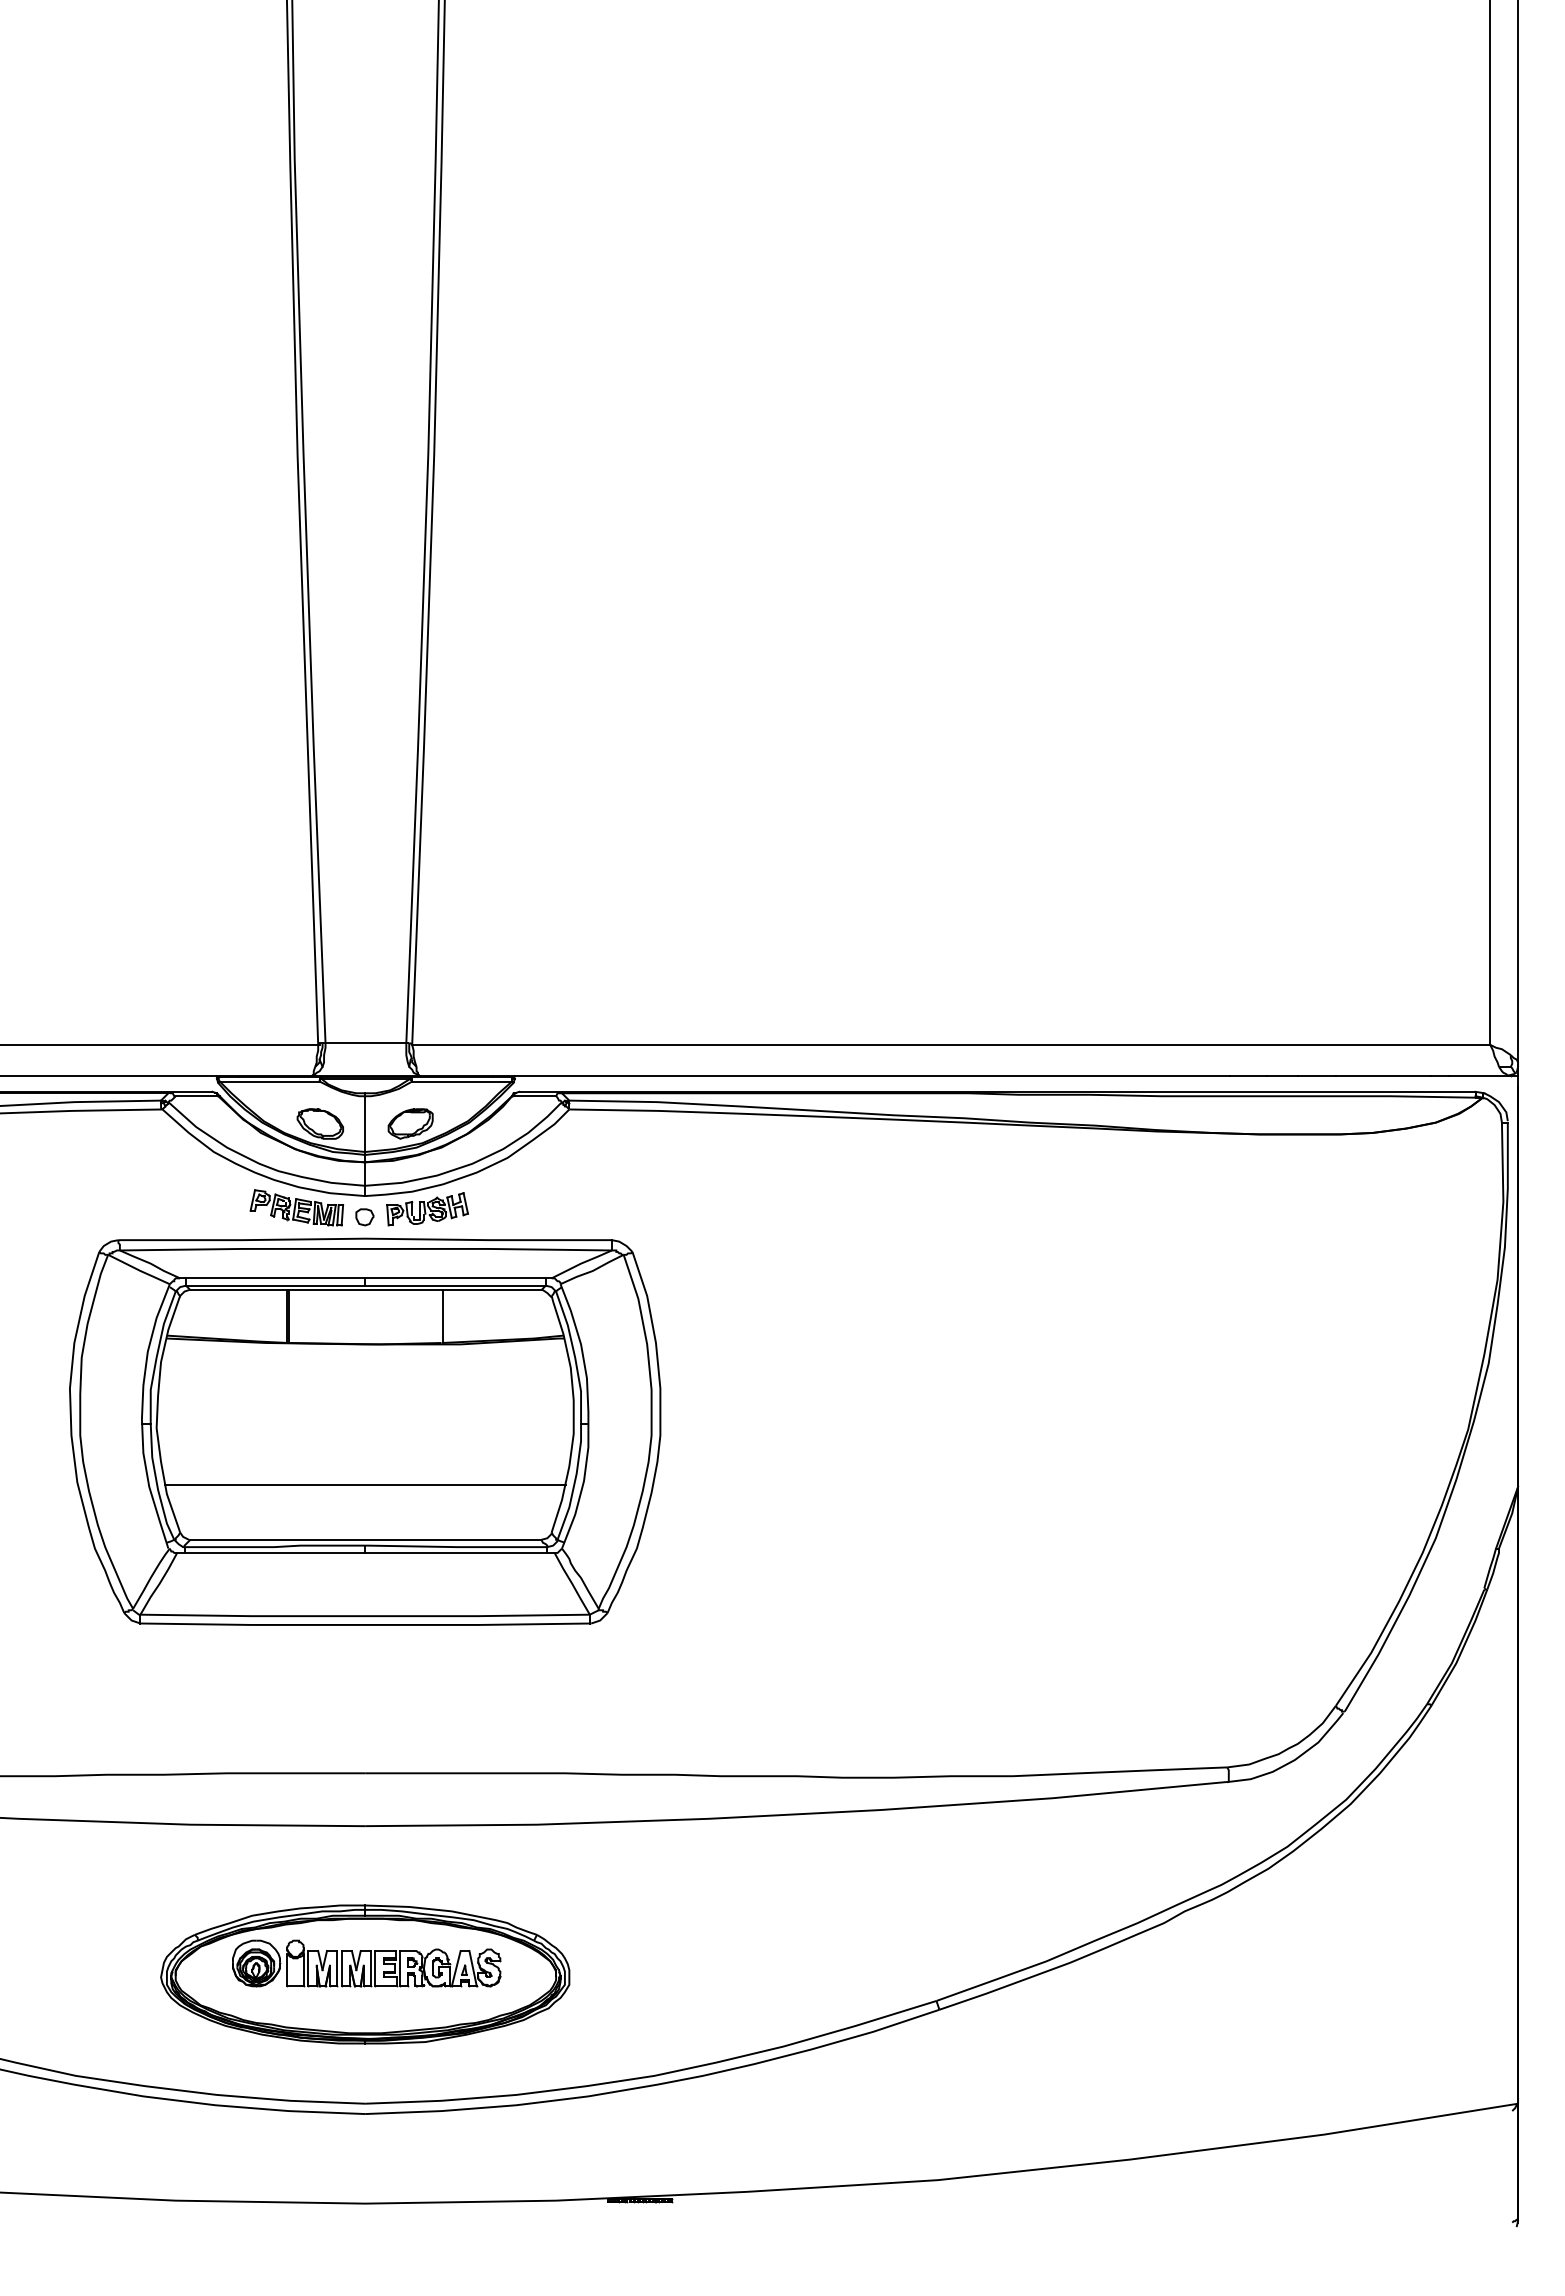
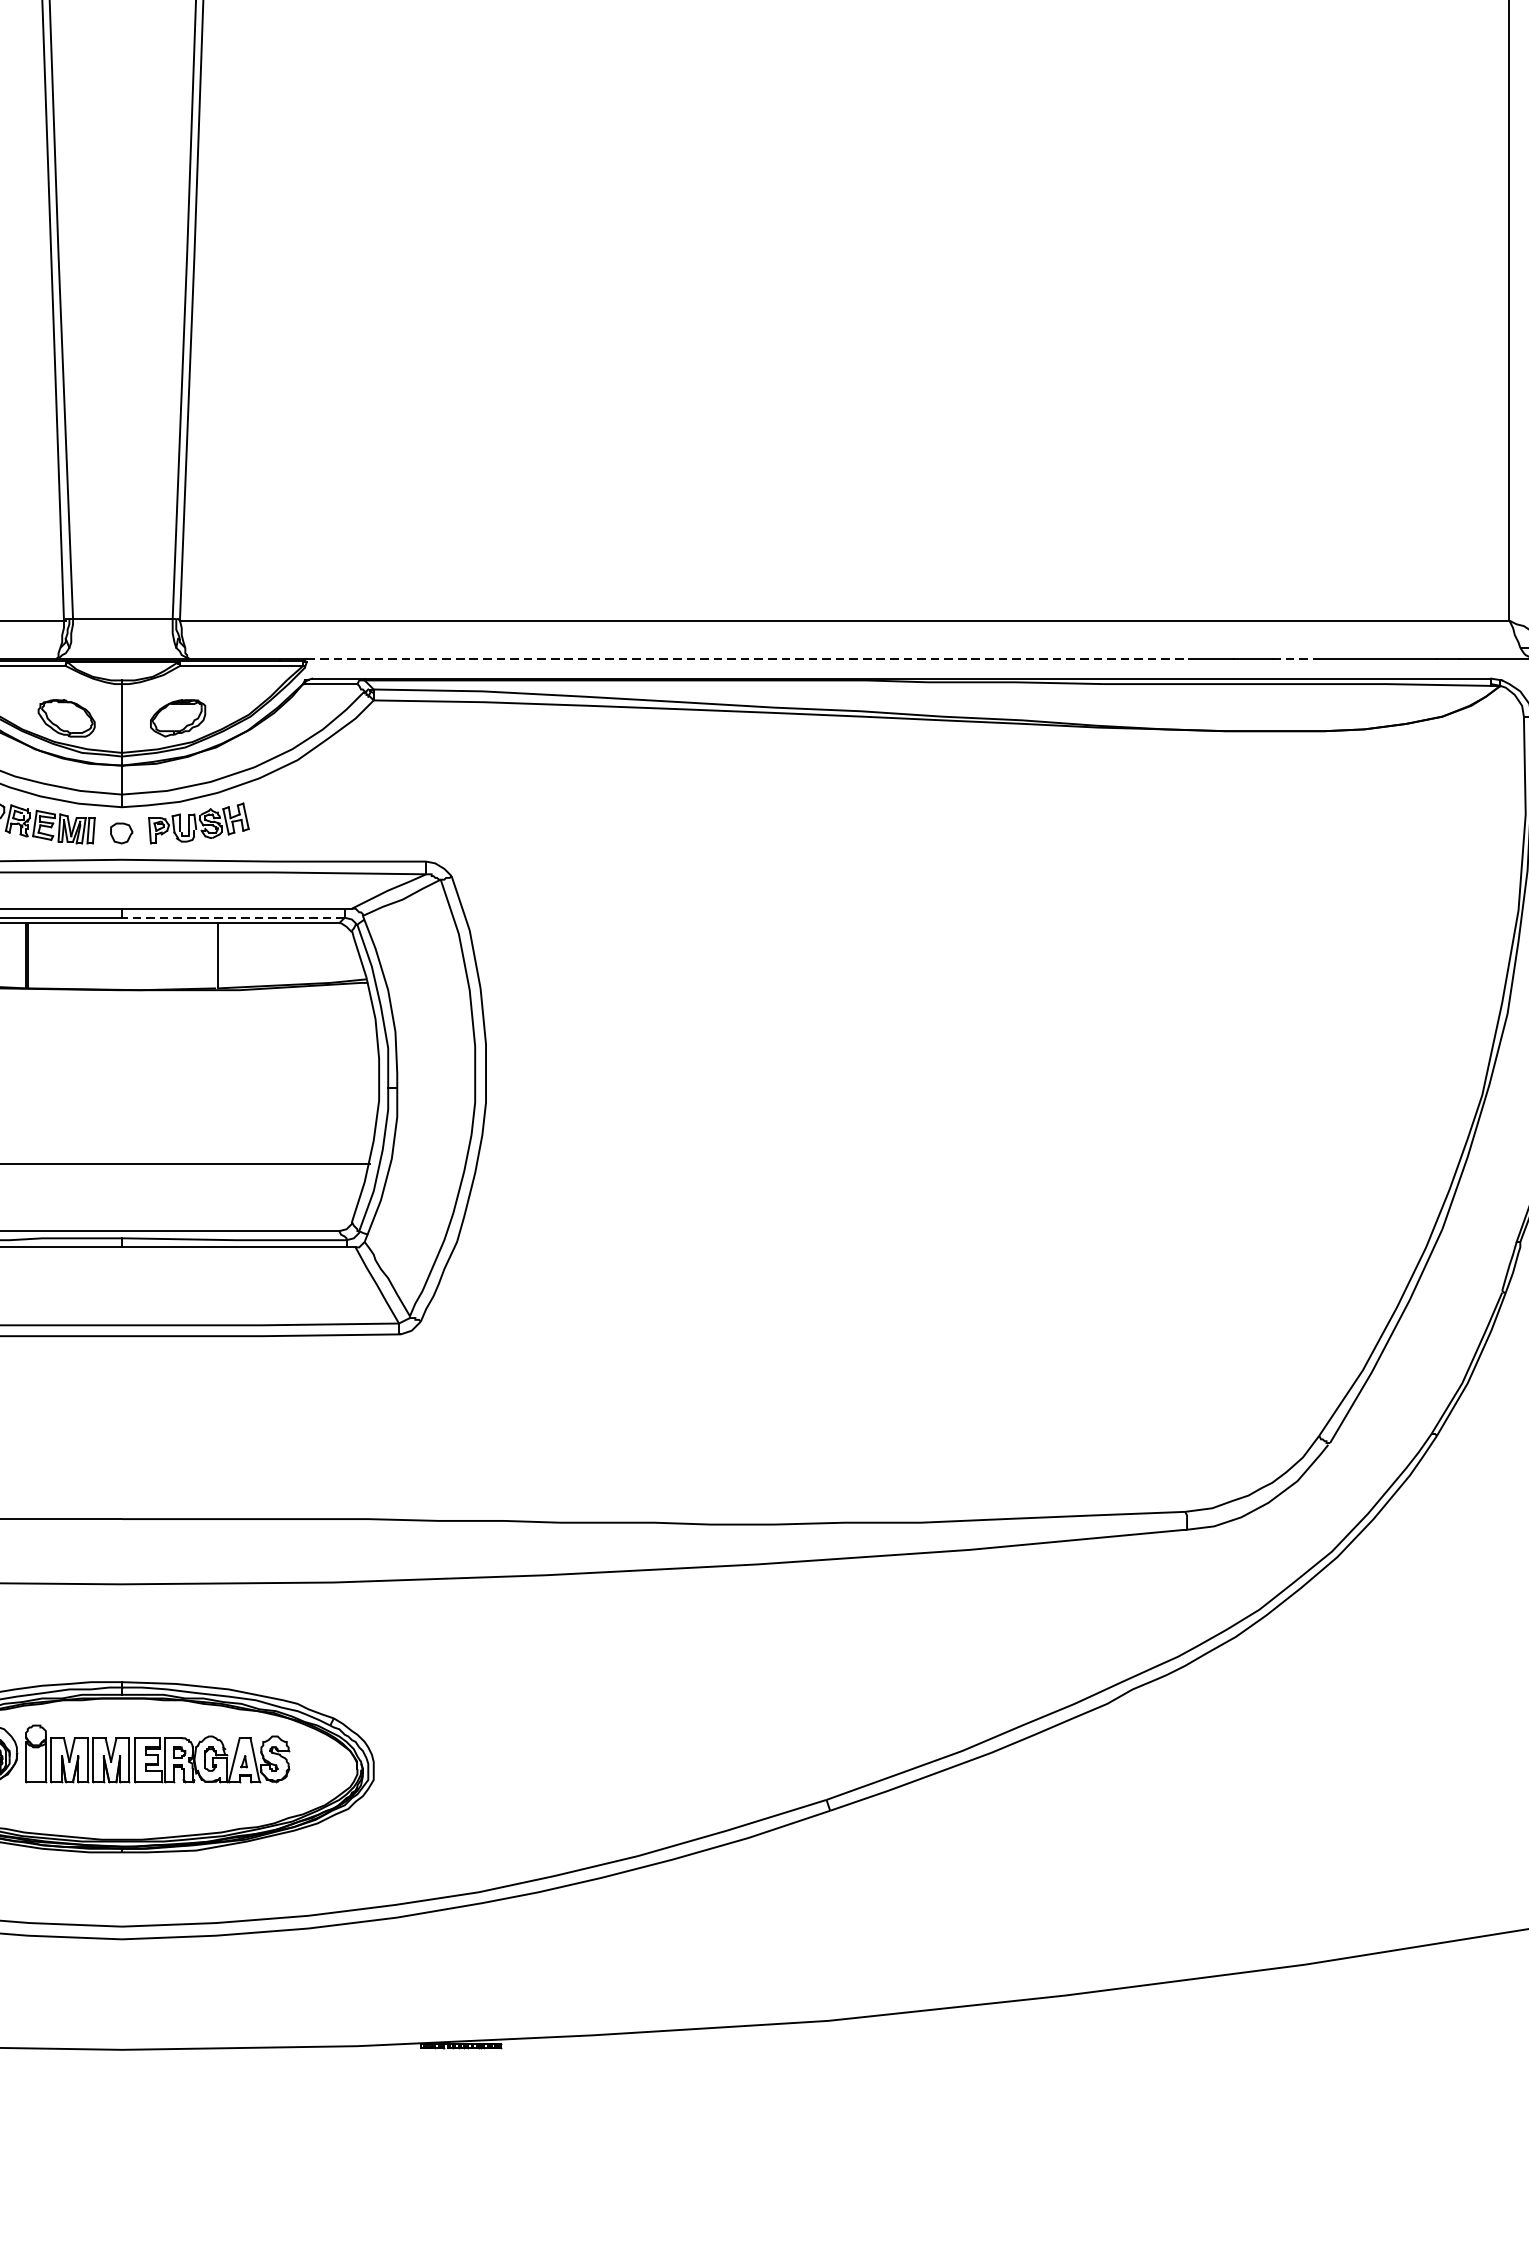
line: (872, 1075) -> (747, 658), solid -> dashed
line: (1317, 1075) -> (1296, 658), solid -> dashed
line: (455, 1285) -> (233, 917), solid -> dashed

